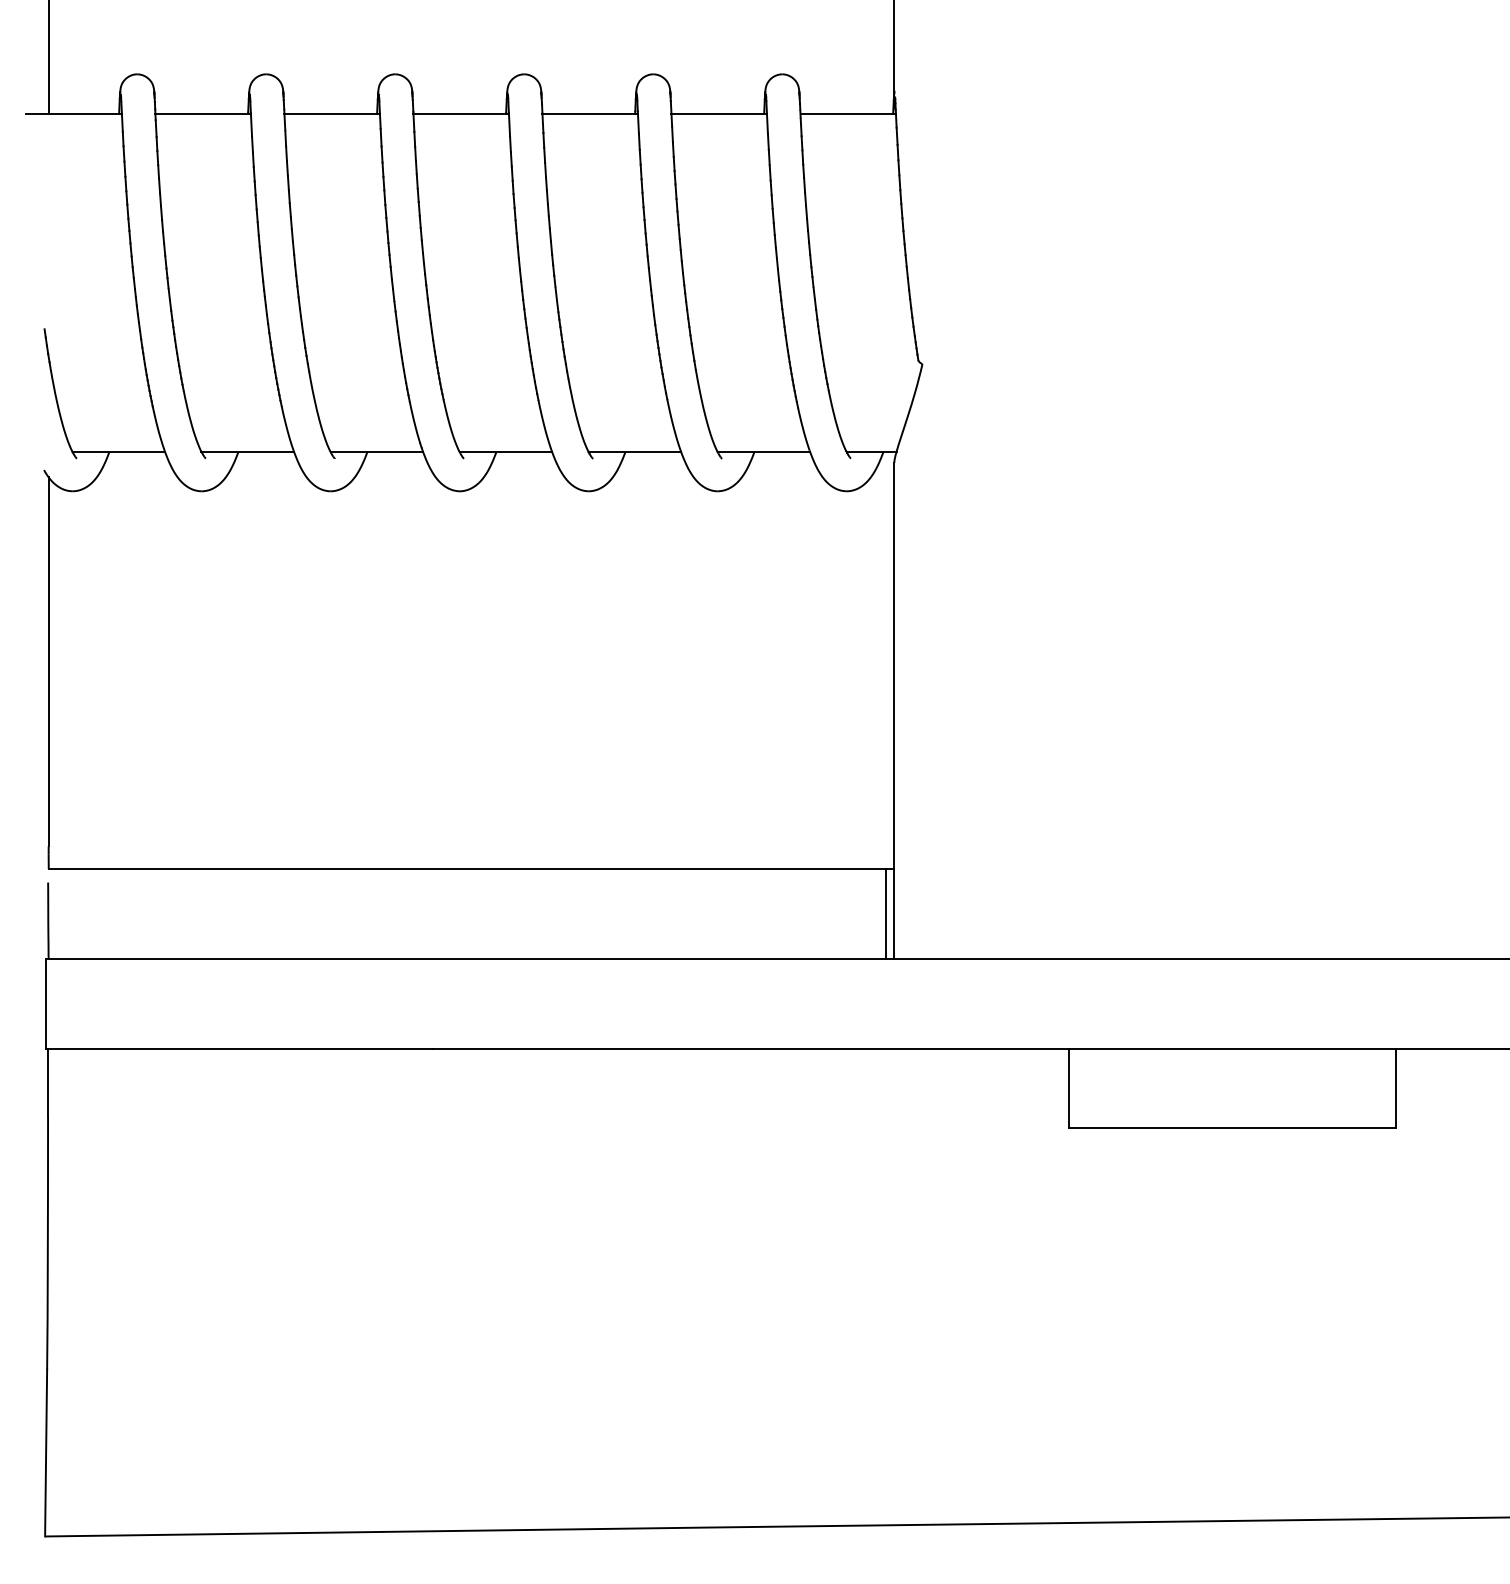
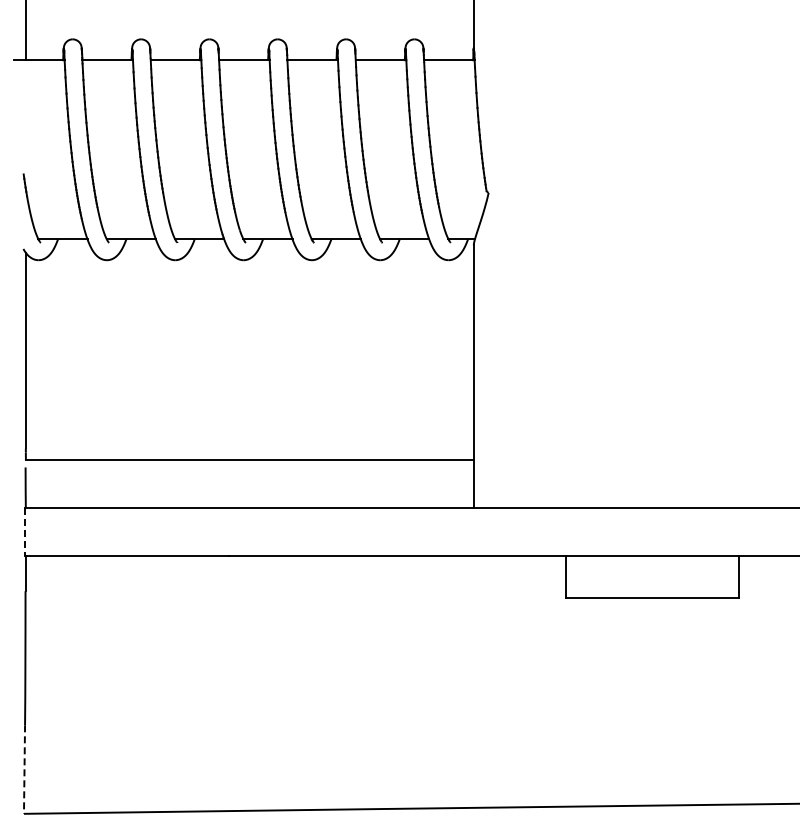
line: (886, 912) -> (469, 483), removed
line: (46, 1003) -> (24, 531), solid -> dashed
line: (46, 1454) -> (24, 770), solid -> dashed

